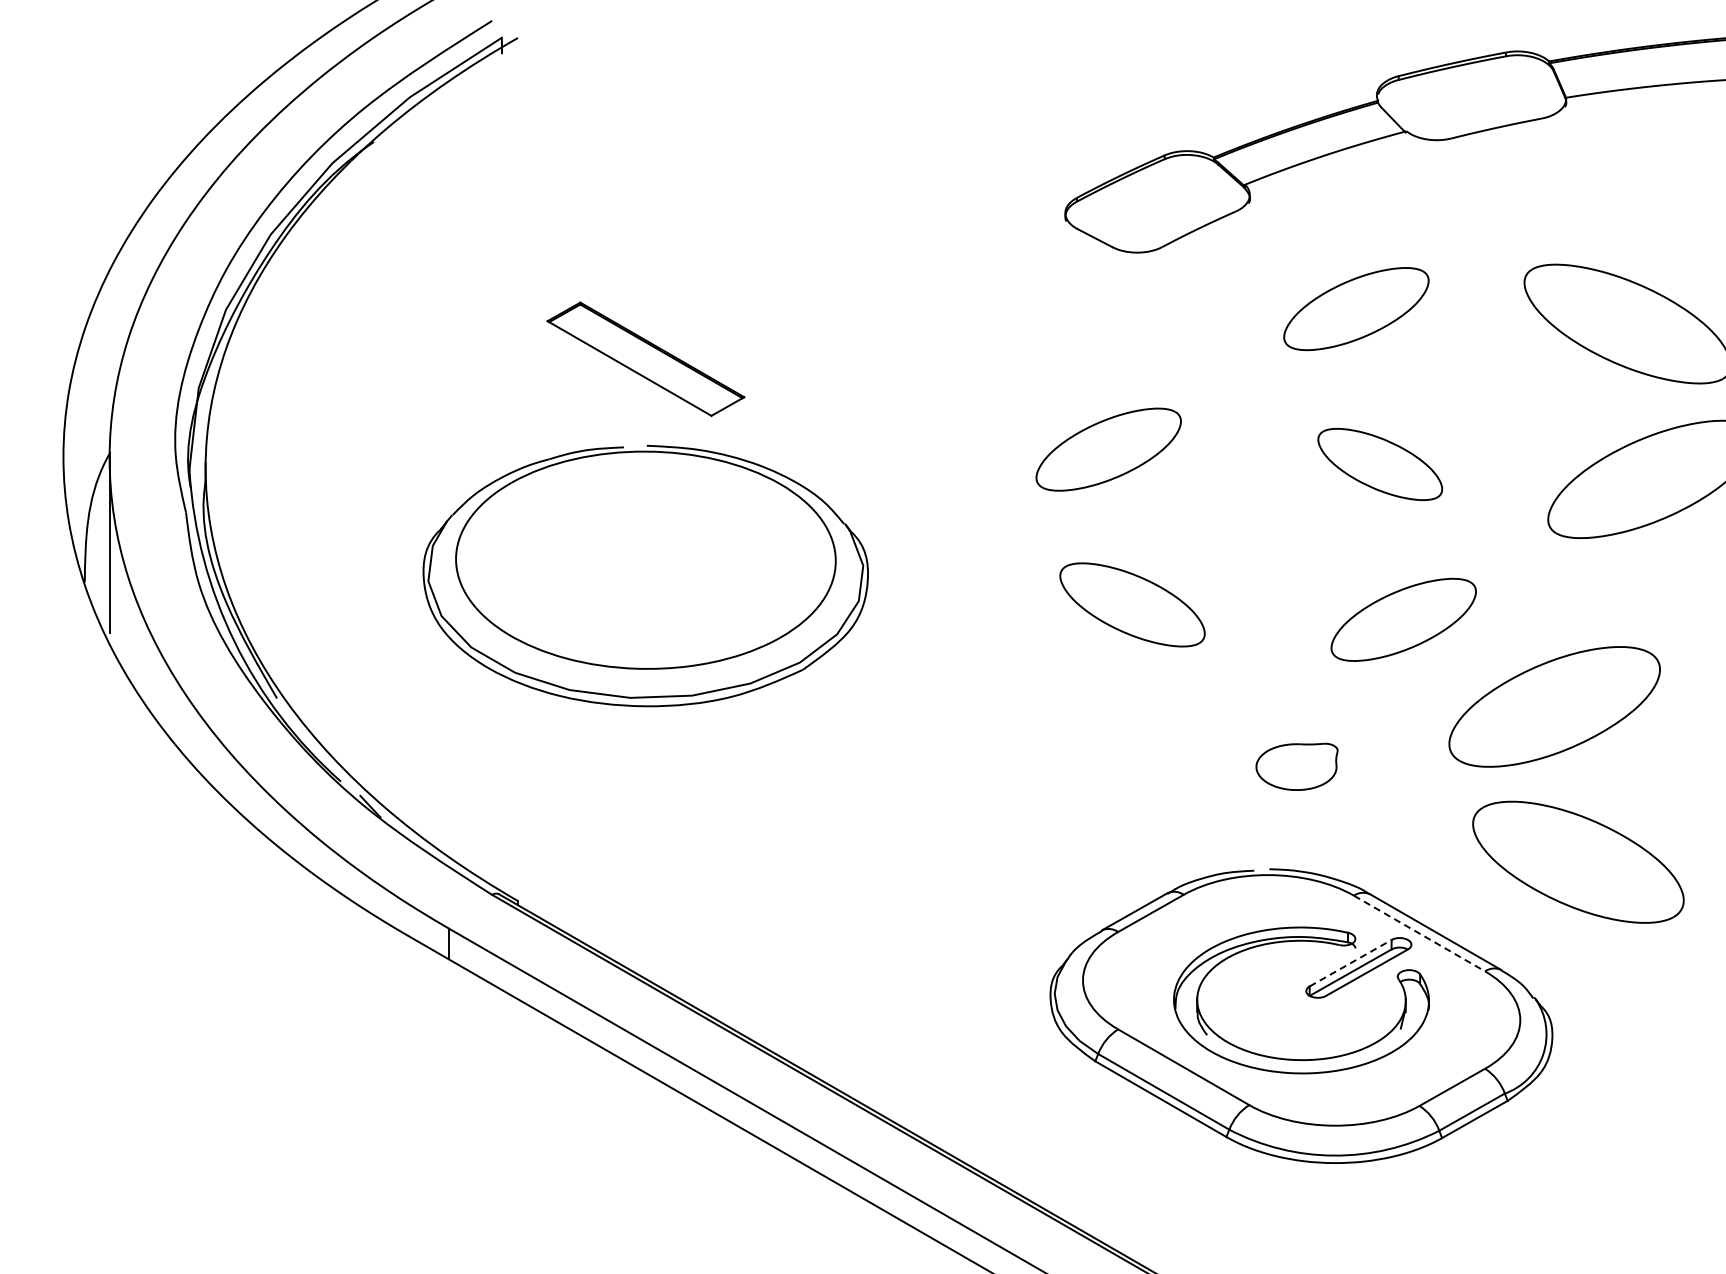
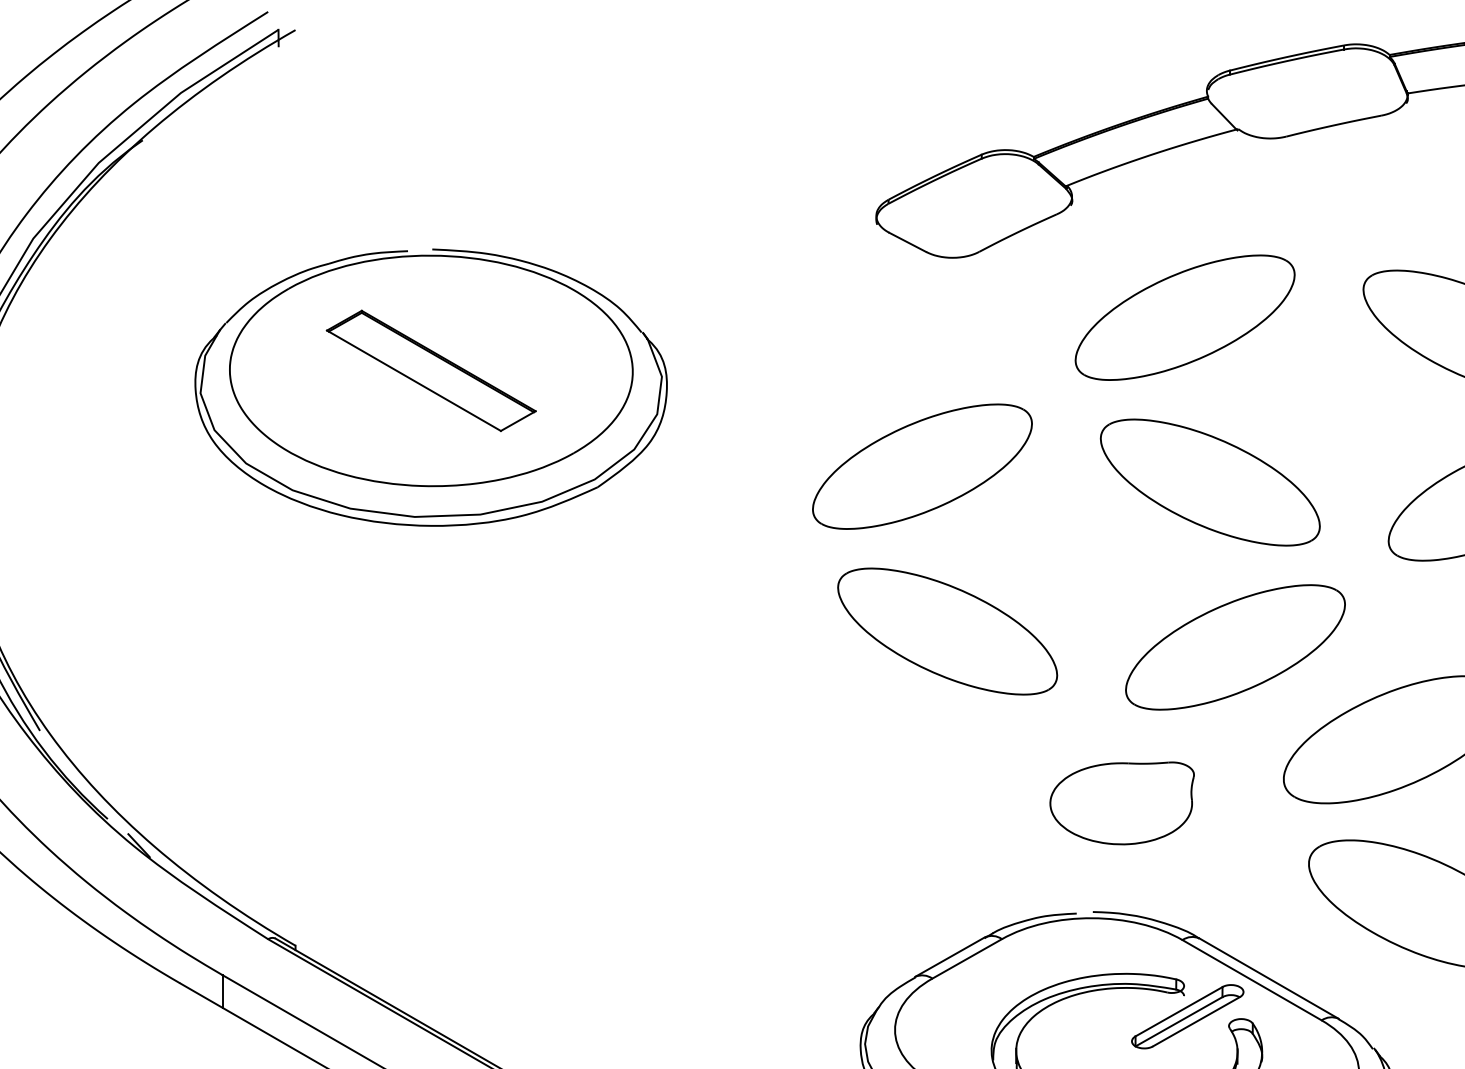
part: (1356, 308) -> (1185, 317), size x1.43
part: (1108, 449) -> (922, 466), size x1.43
part: (1380, 464) -> (1210, 482), size x1.67
part: (645, 575) -> (430, 387), moved
part: (1132, 604) -> (947, 631), size x1.43
part: (1403, 619) -> (1235, 647), size x1.43
part: (1296, 766) -> (1121, 803), size x1.67
line: (1419, 933) -> (1252, 980), dashed -> solid
line: (1351, 962) -> (1179, 1010), dashed -> solid

